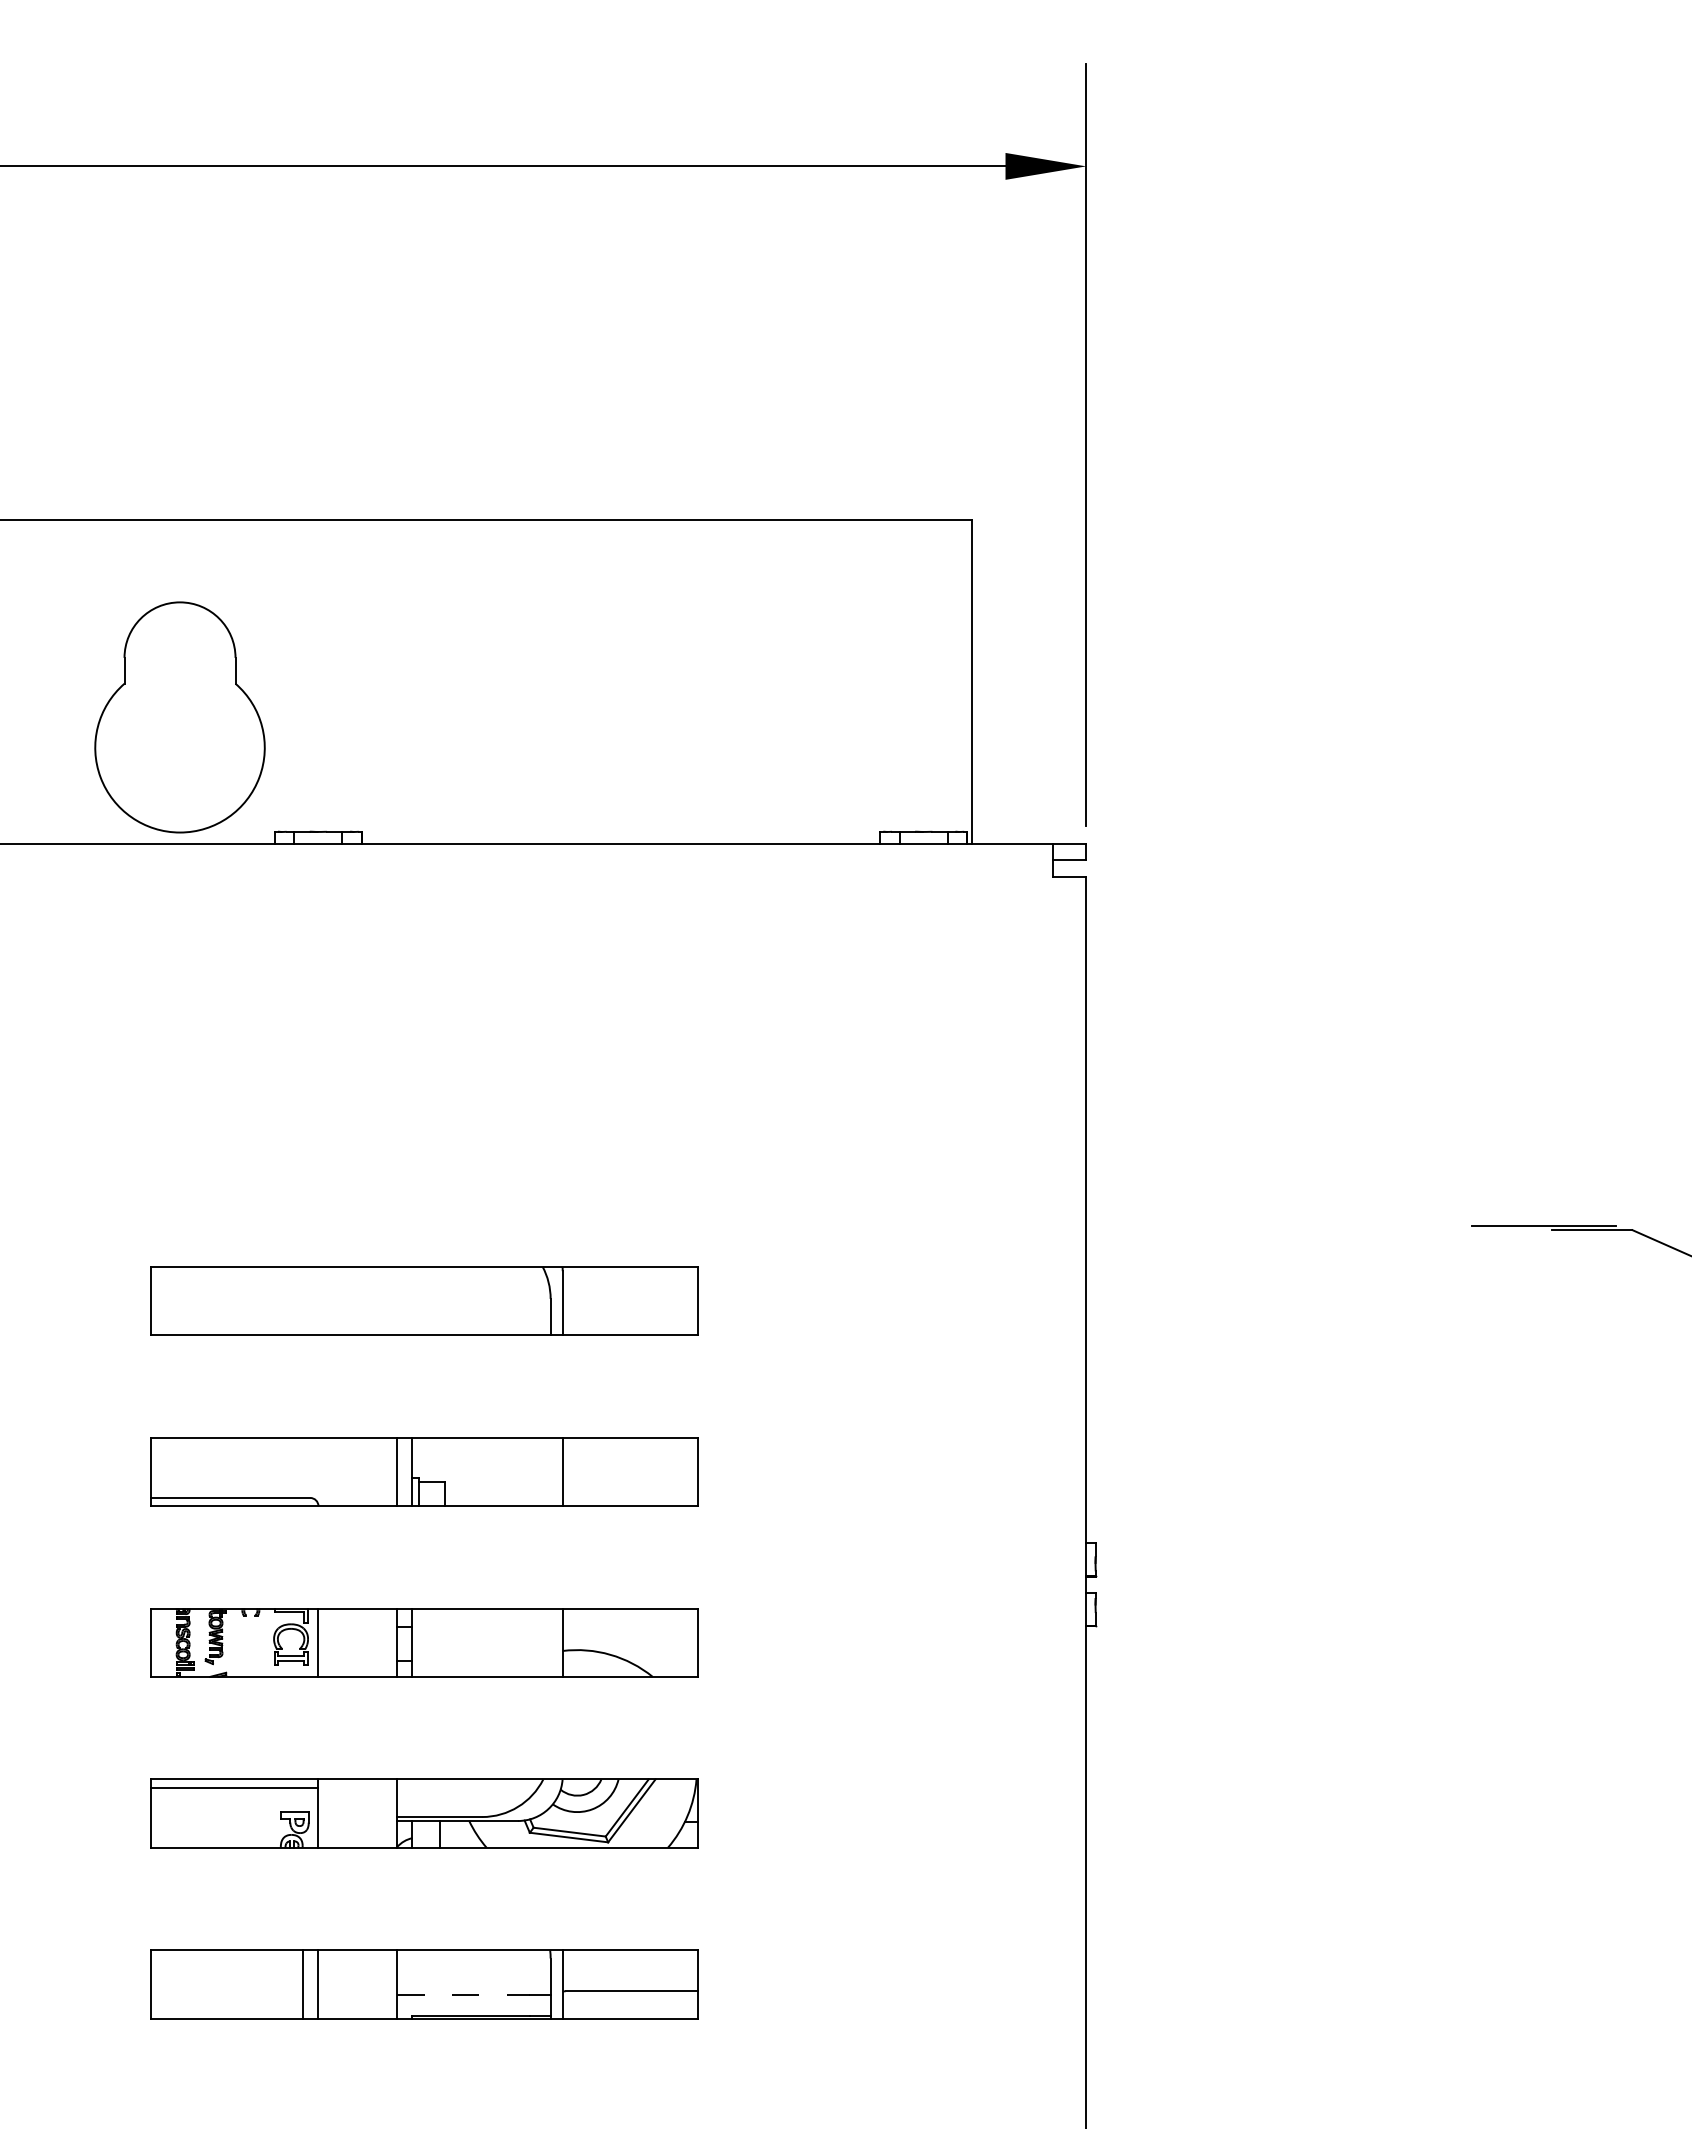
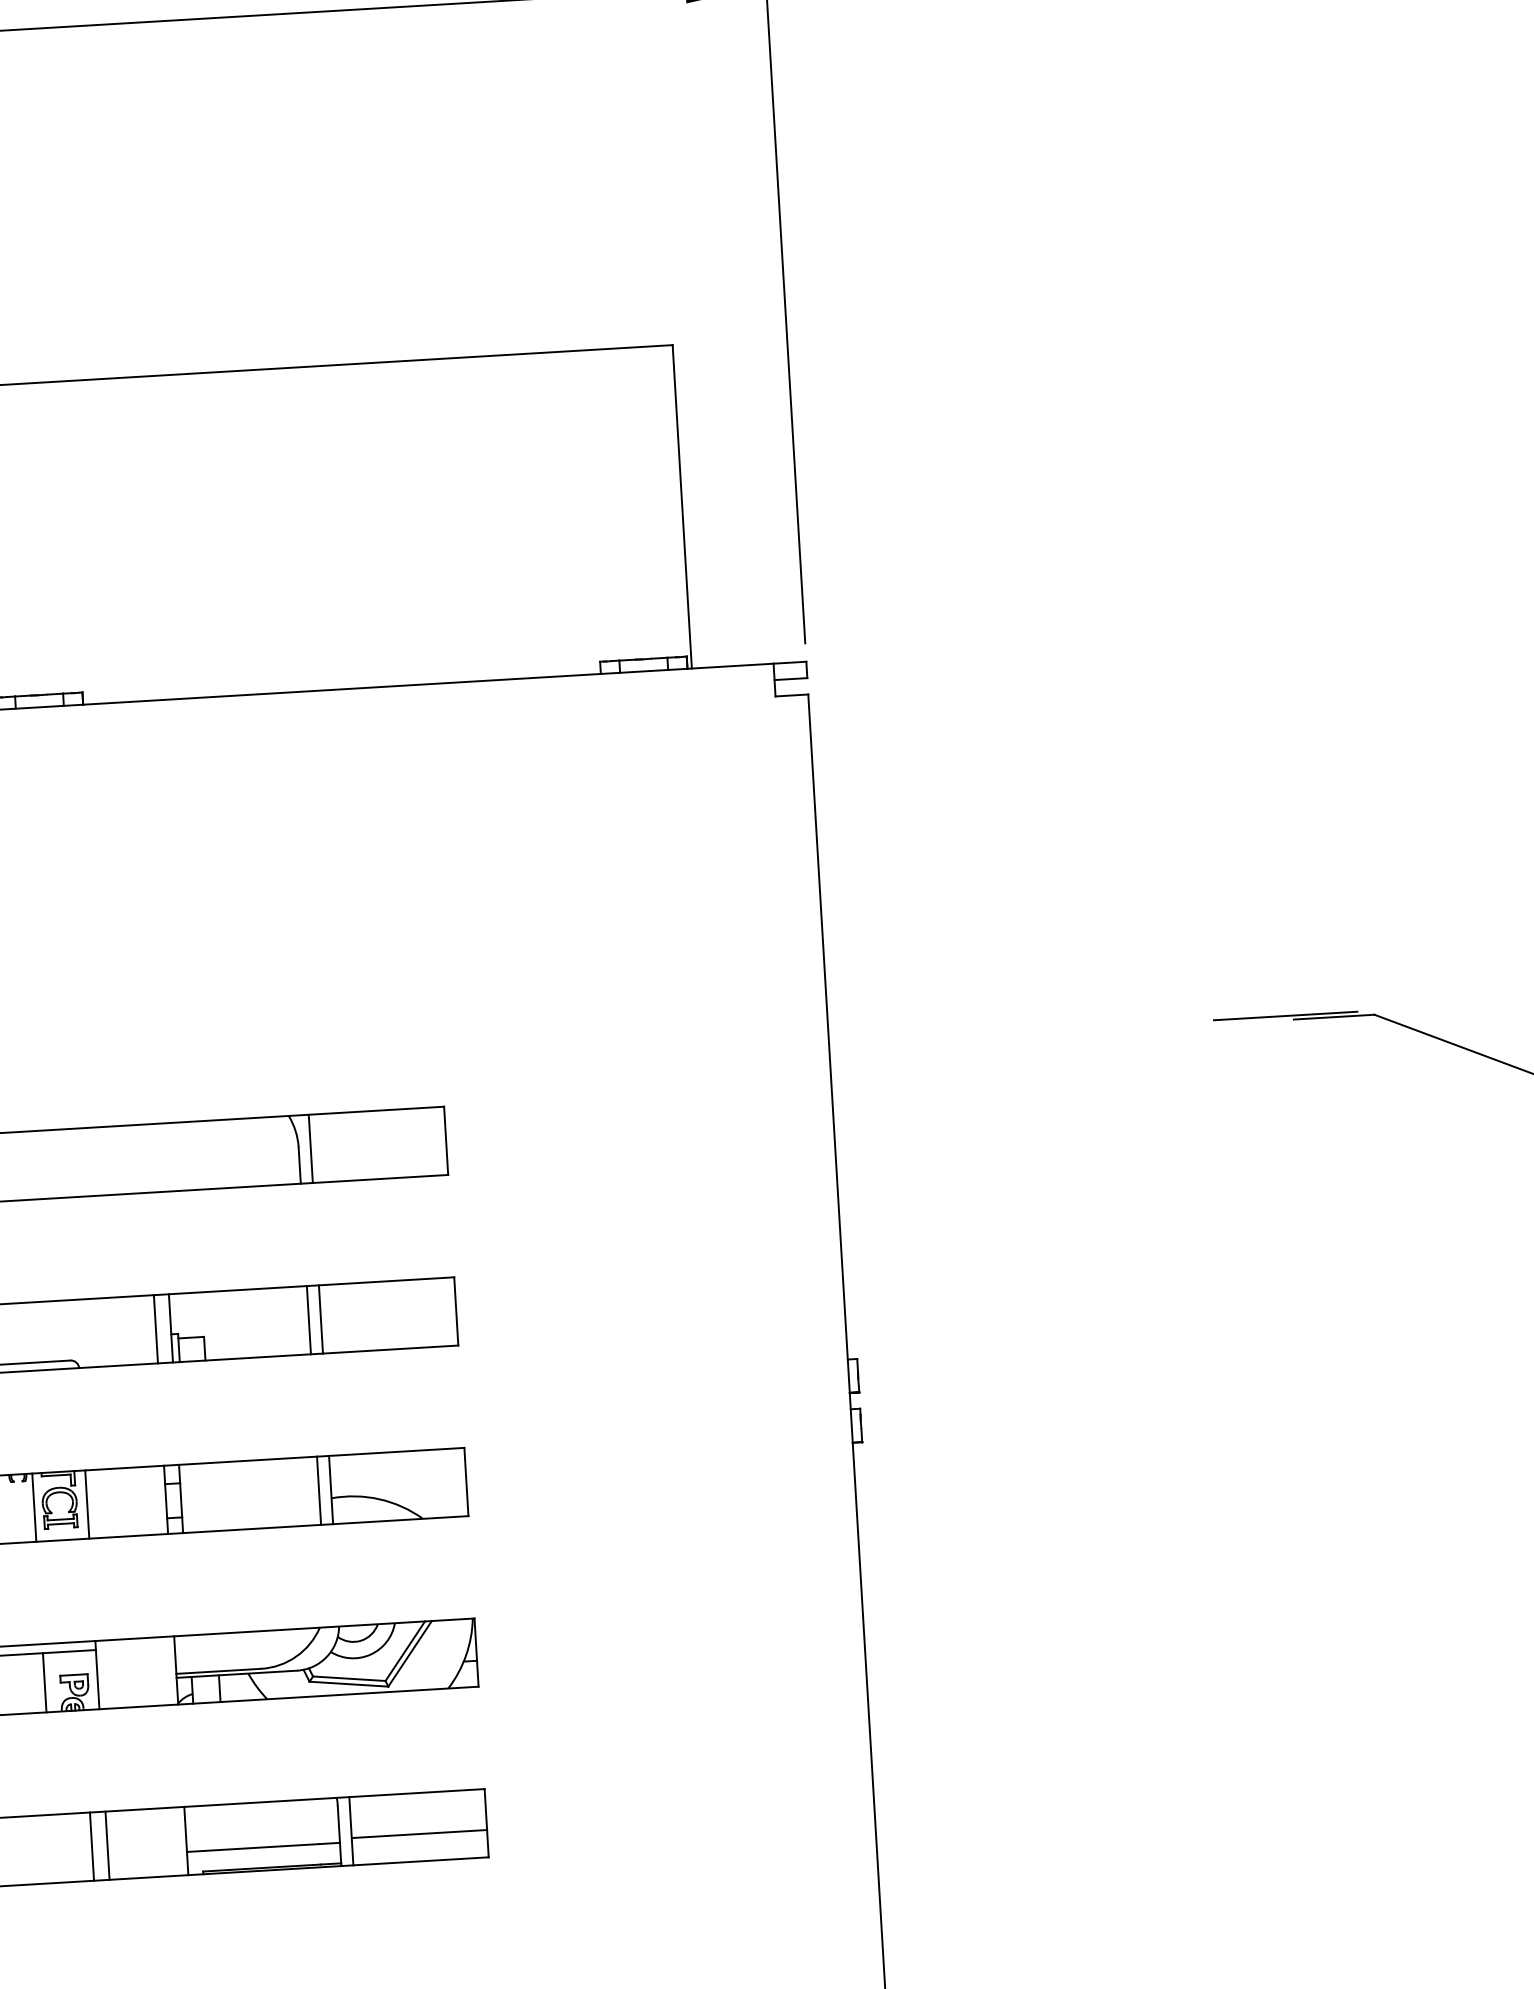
line: (550, 1471) -> (308, 1319), added
line: (265, 1642) -> (34, 1507), added
line: (550, 1642) -> (318, 1490), added
line: (265, 1817) -> (44, 1682), added
line: (464, 1995) -> (253, 1848), dashed -> solid

